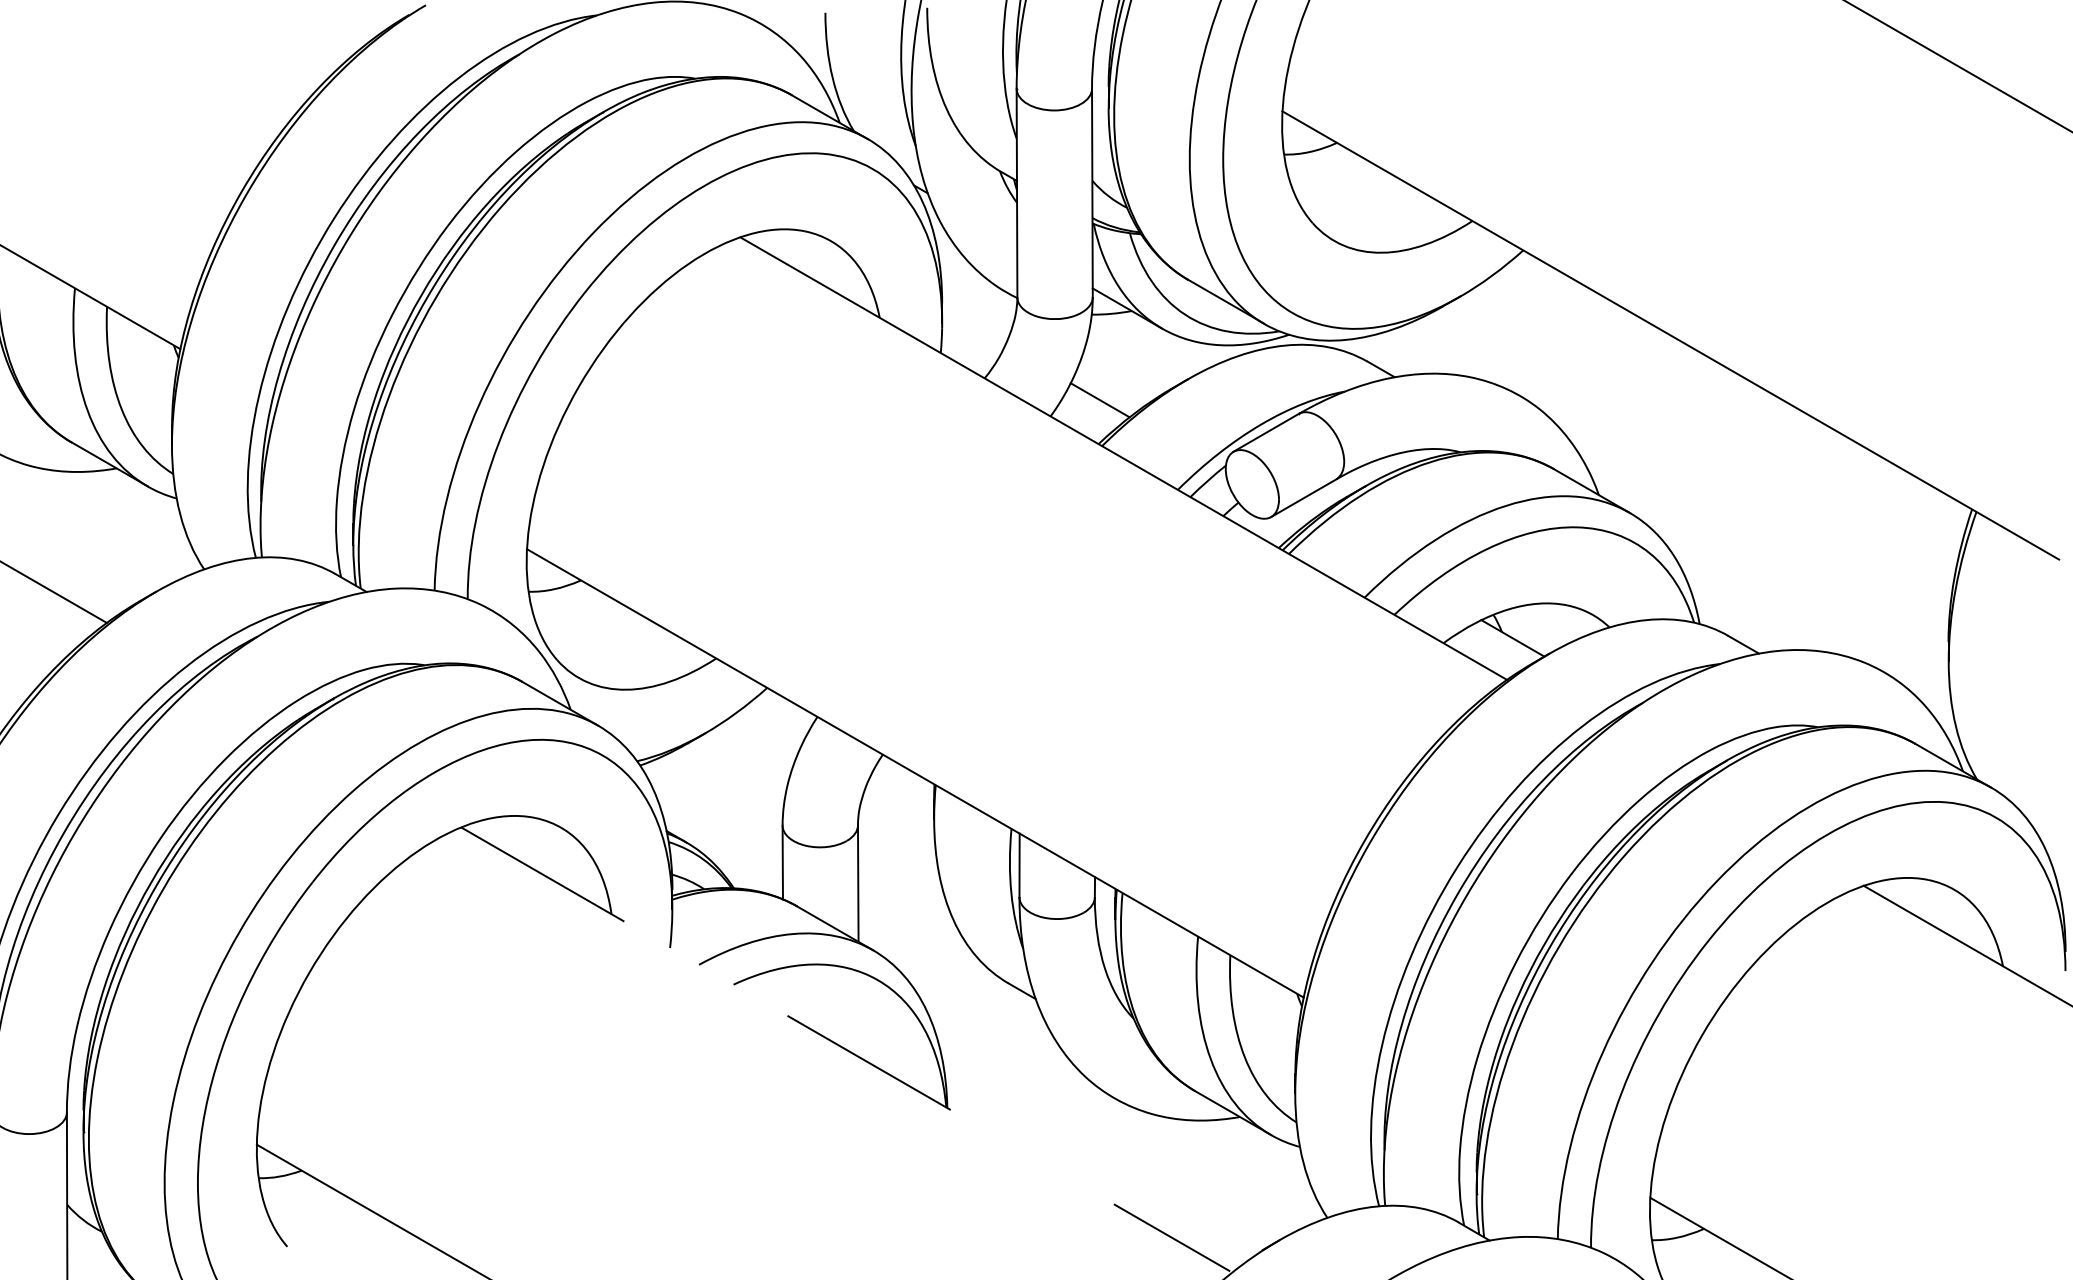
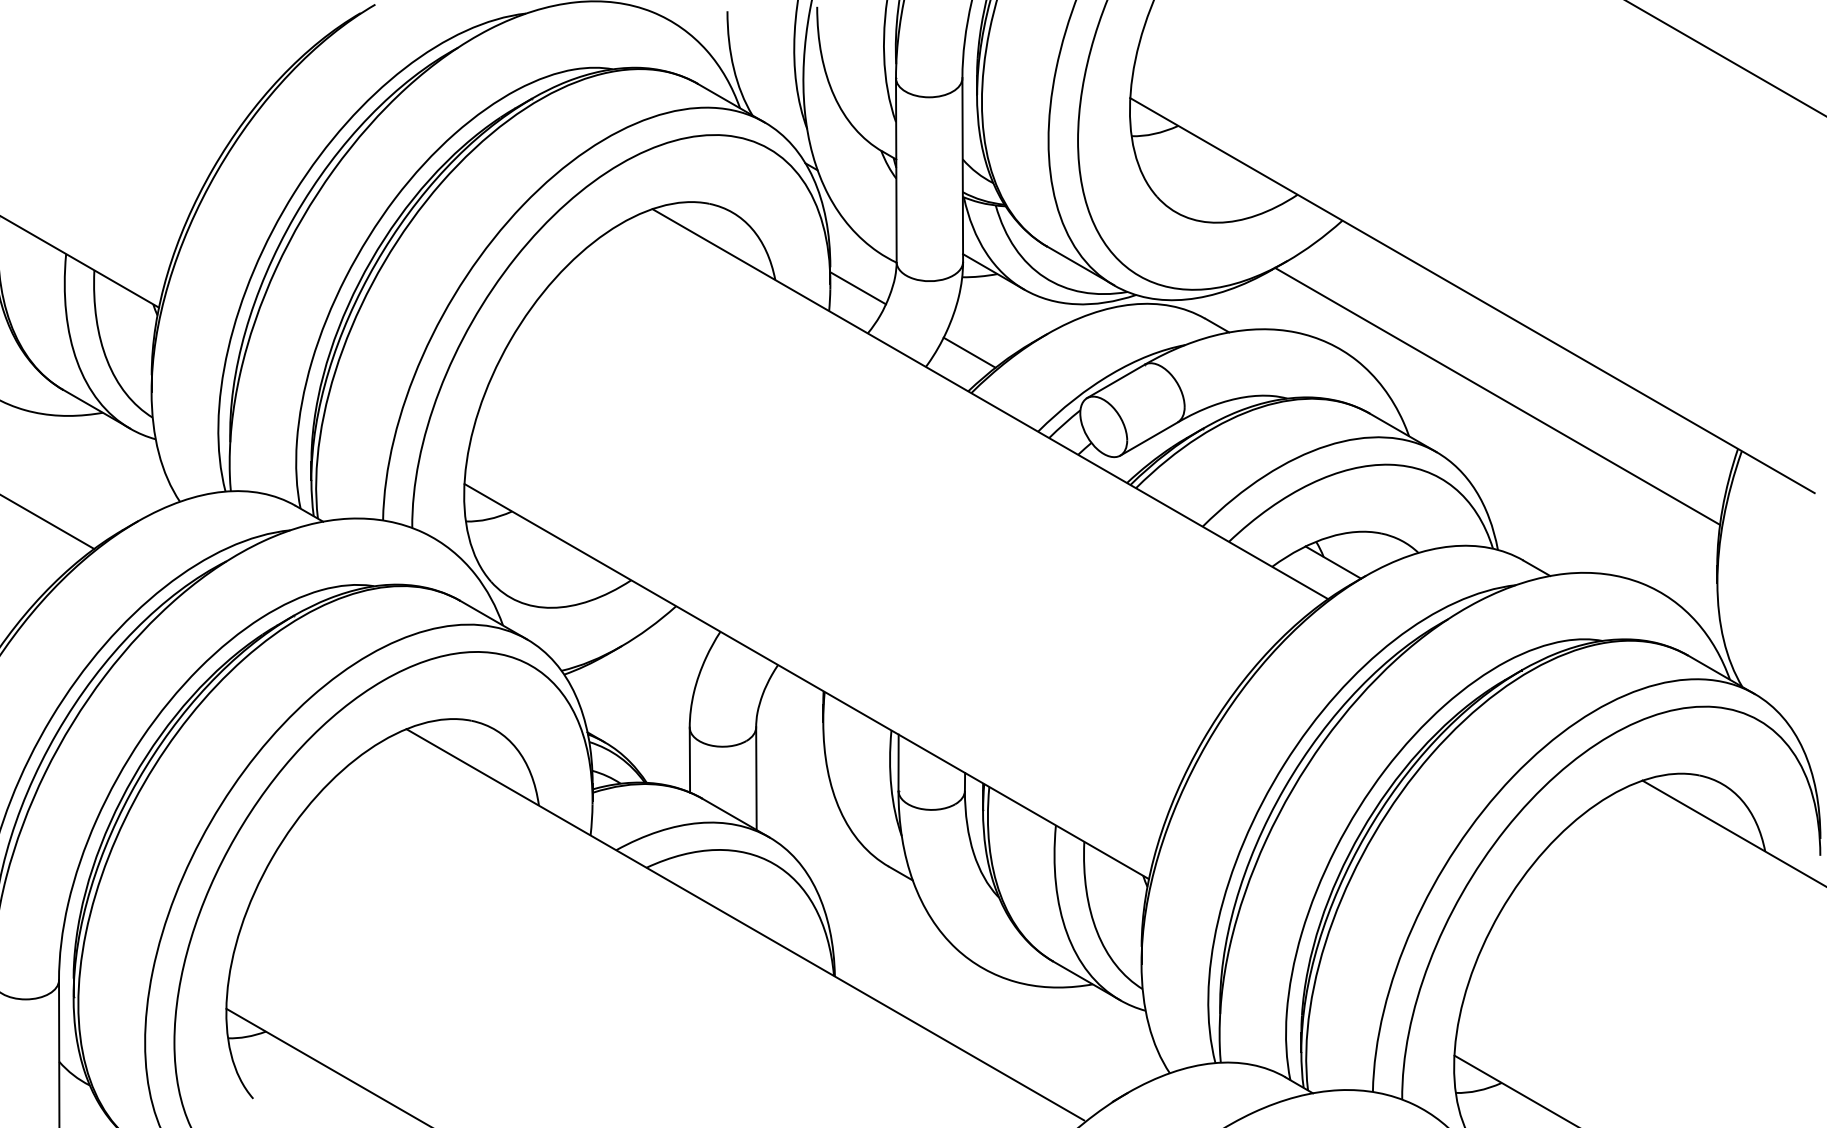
line: (974, 327) -> (858, 288), added
line: (1699, 448) -> (1497, 395), added
line: (845, 1050) -> (745, 925), dashed -> solid

